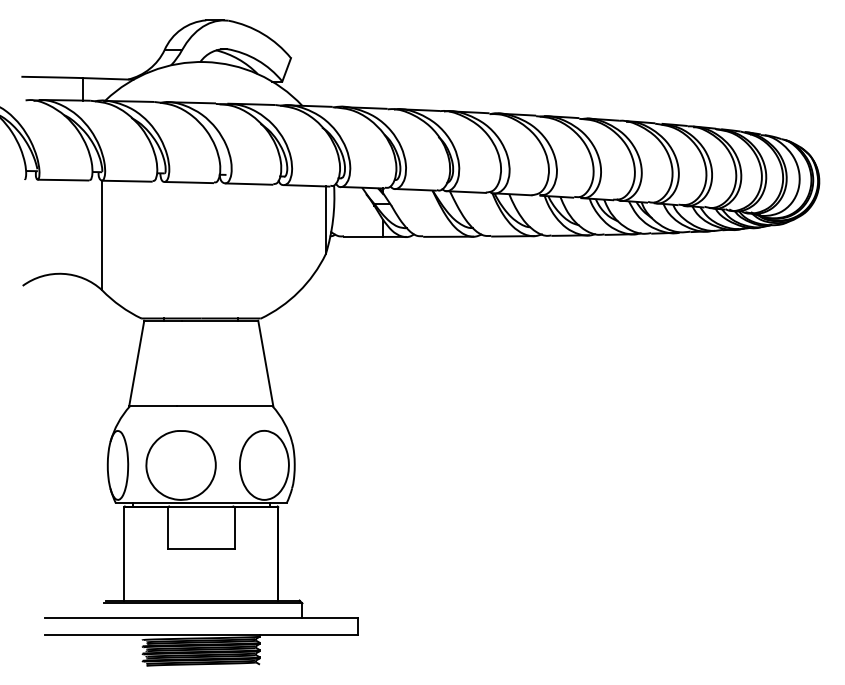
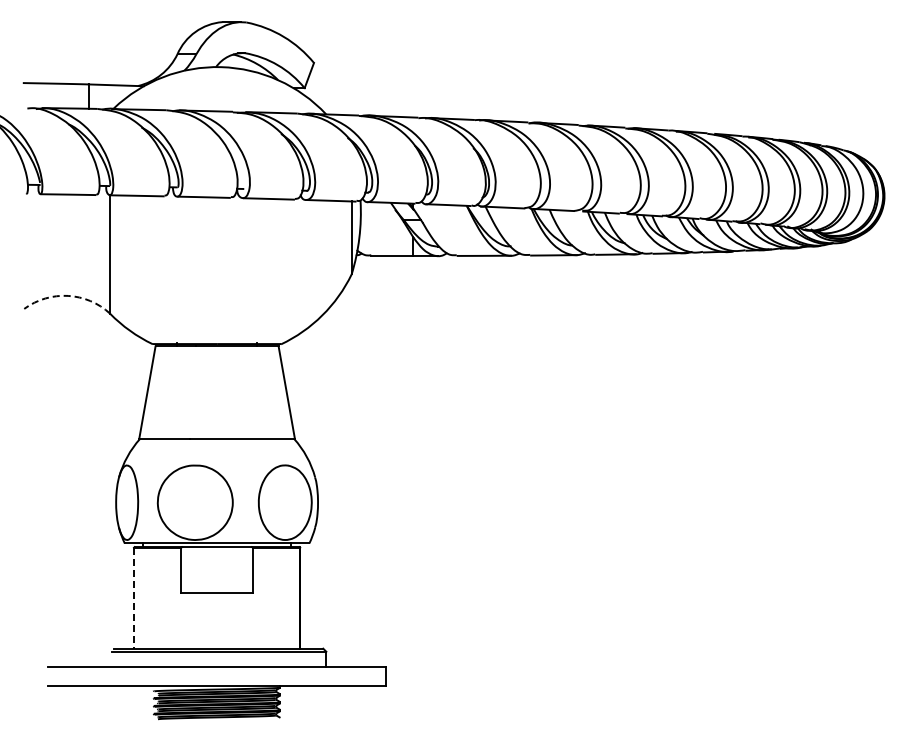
arc: (63, 273) -> (68, 295), solid -> dashed
line: (124, 554) -> (134, 598), solid -> dashed

